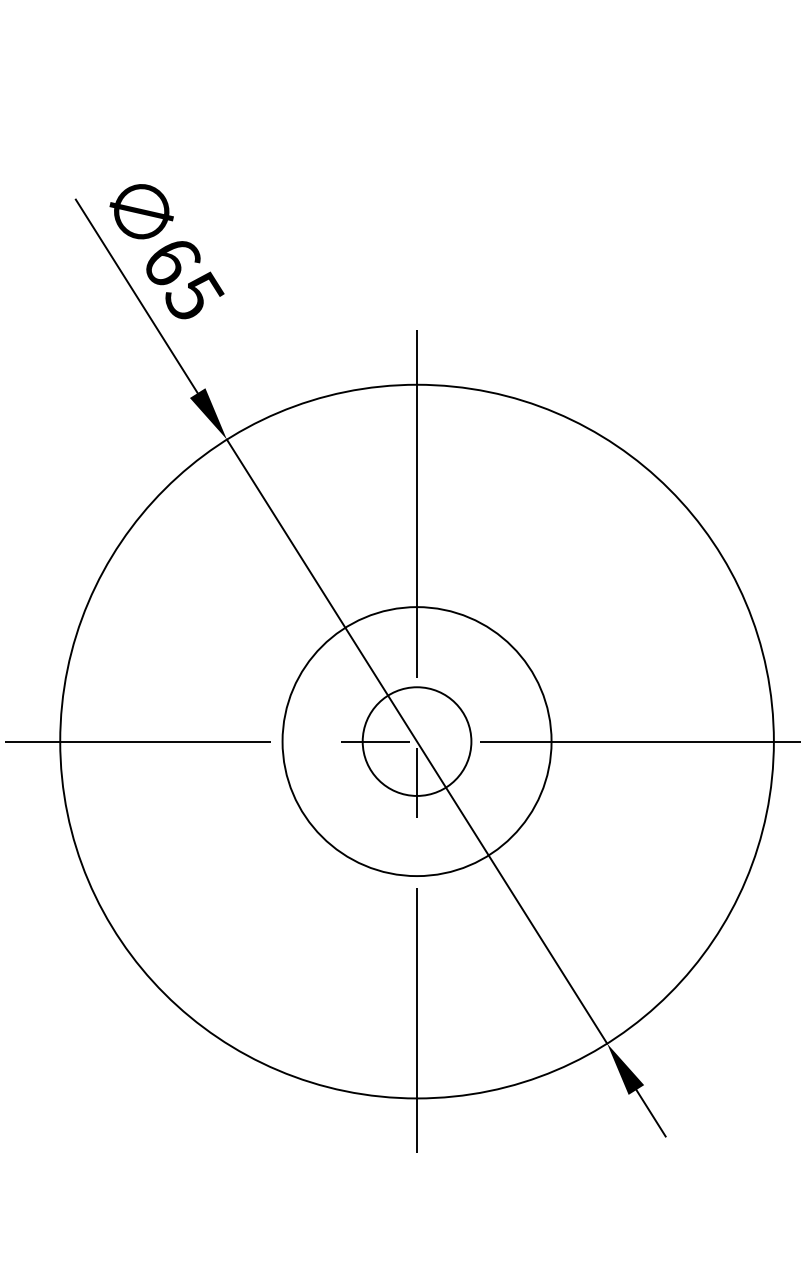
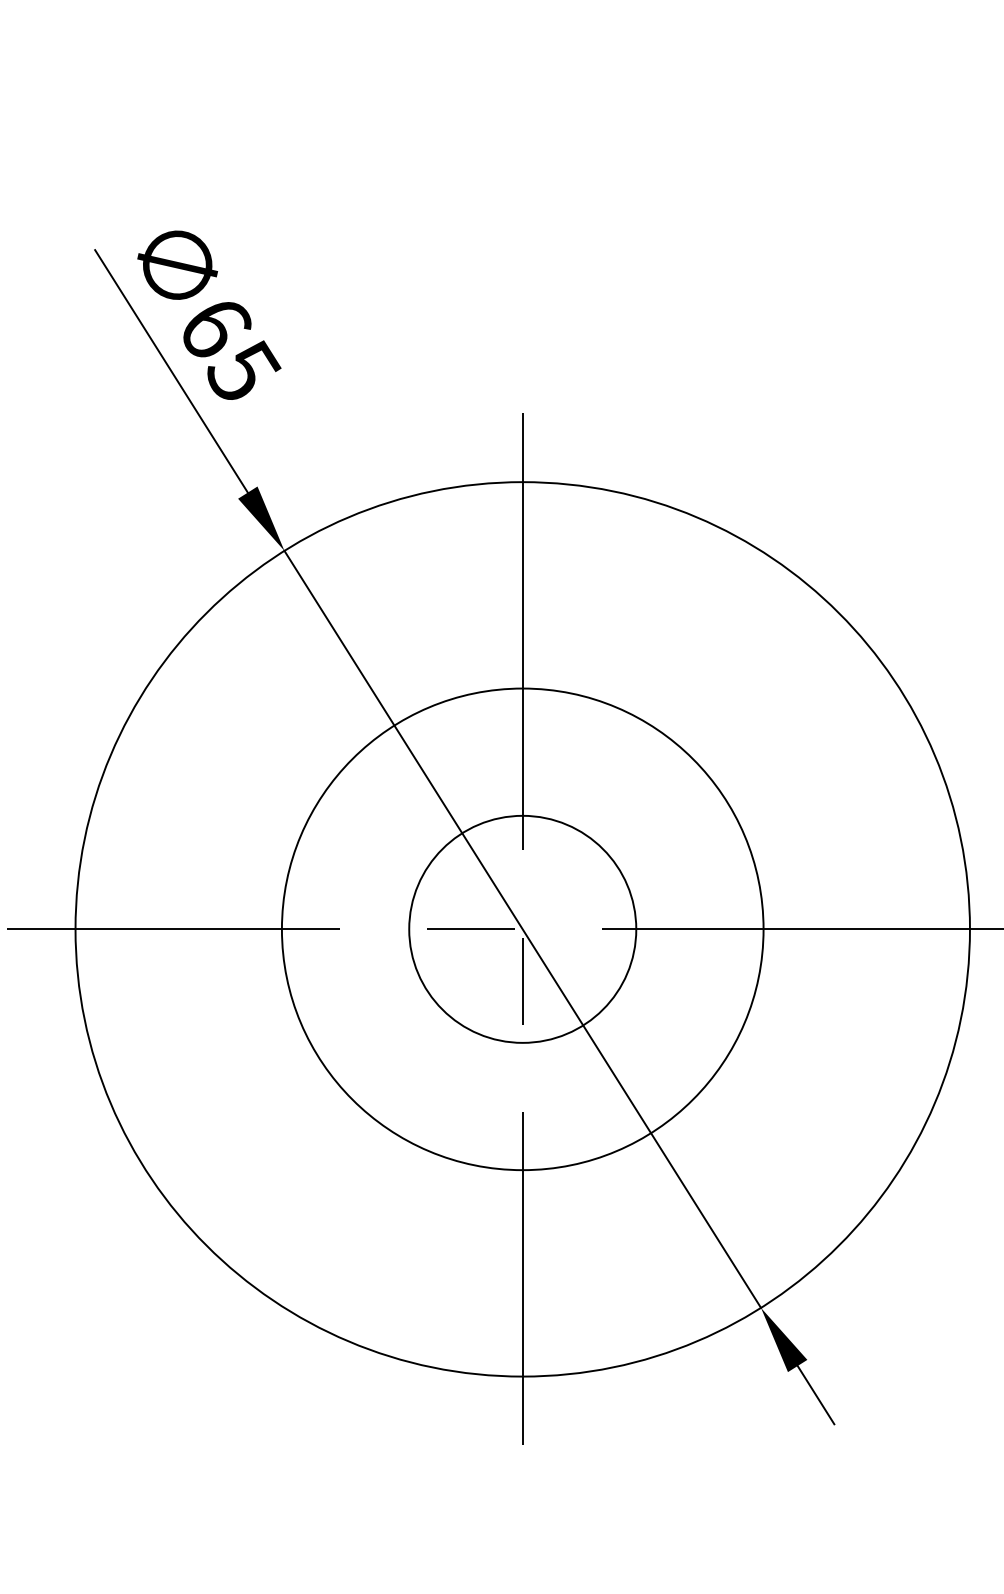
circle: (416, 740) -> (522, 928), size x1.67
circle: (416, 741) -> (522, 929), size x1.43

